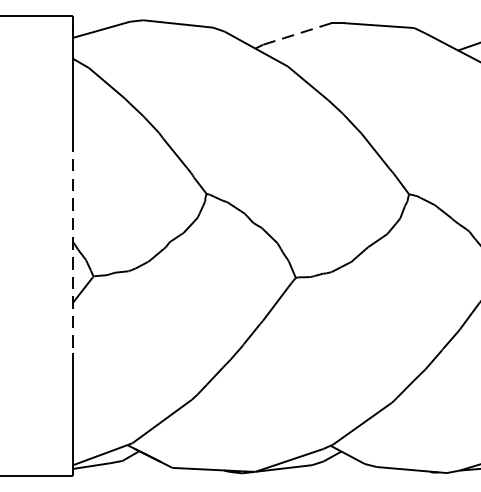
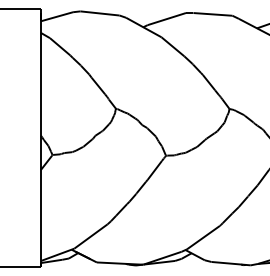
line: (296, 34) -> (166, 19), dashed -> solid
line: (72, 245) -> (40, 137), dashed -> solid

